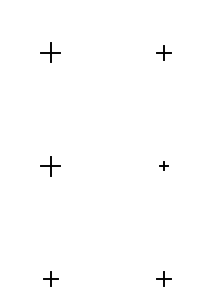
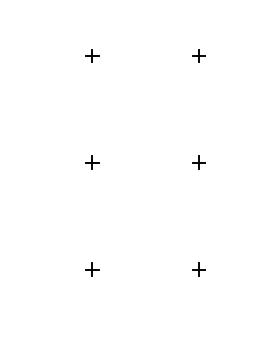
part: (51, 52) -> (92, 55), size x0.71
part: (51, 165) -> (92, 162), size x0.71
part: (163, 165) -> (198, 162), size x1.67

